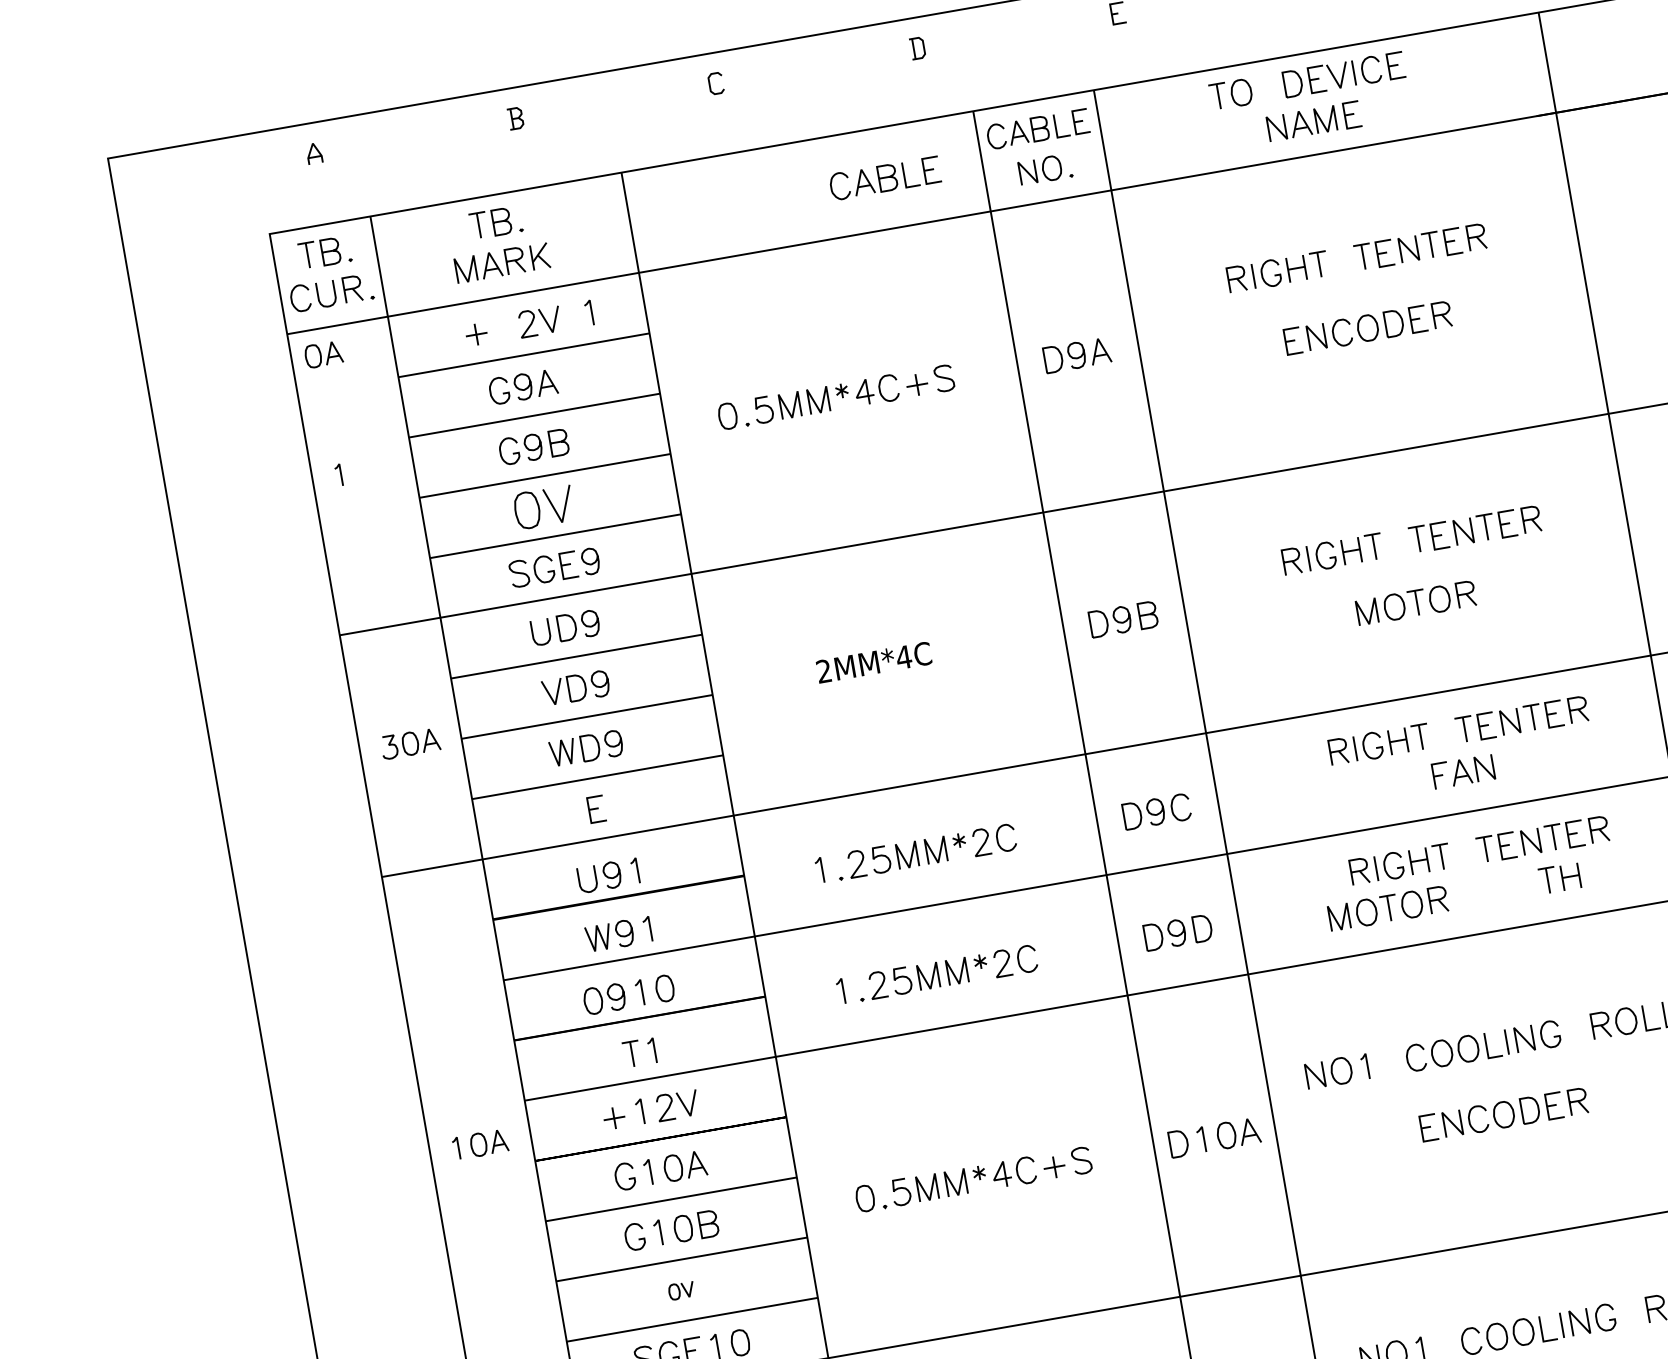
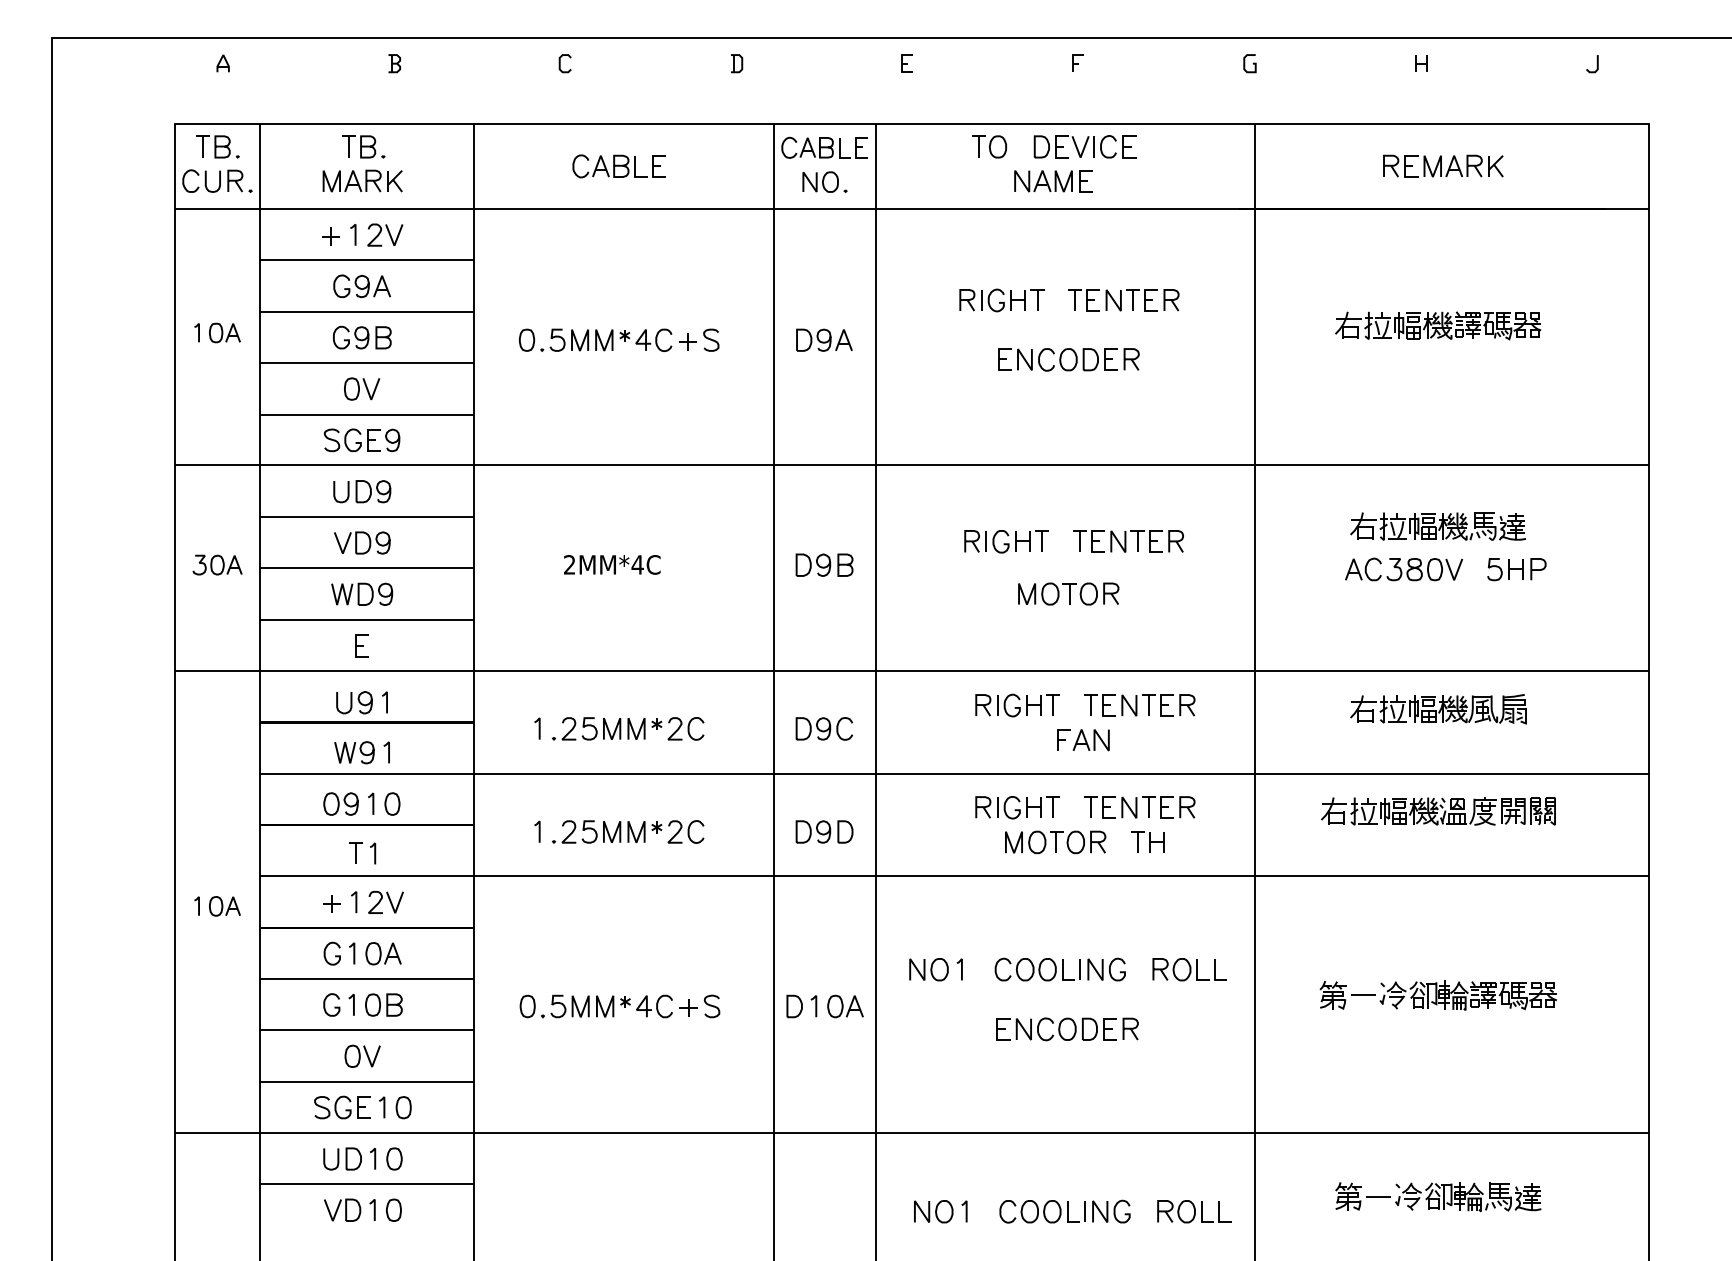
part: (884, 178) -> (618, 166), moved
line: (590, 312) -> (354, 234), moved
part: (323, 354) -> (224, 332), moved
part: (544, 506) -> (362, 388), size x0.71
part: (1388, 908) -> (1055, 842), moved
part: (681, 1289) -> (362, 1055), size x1.67

